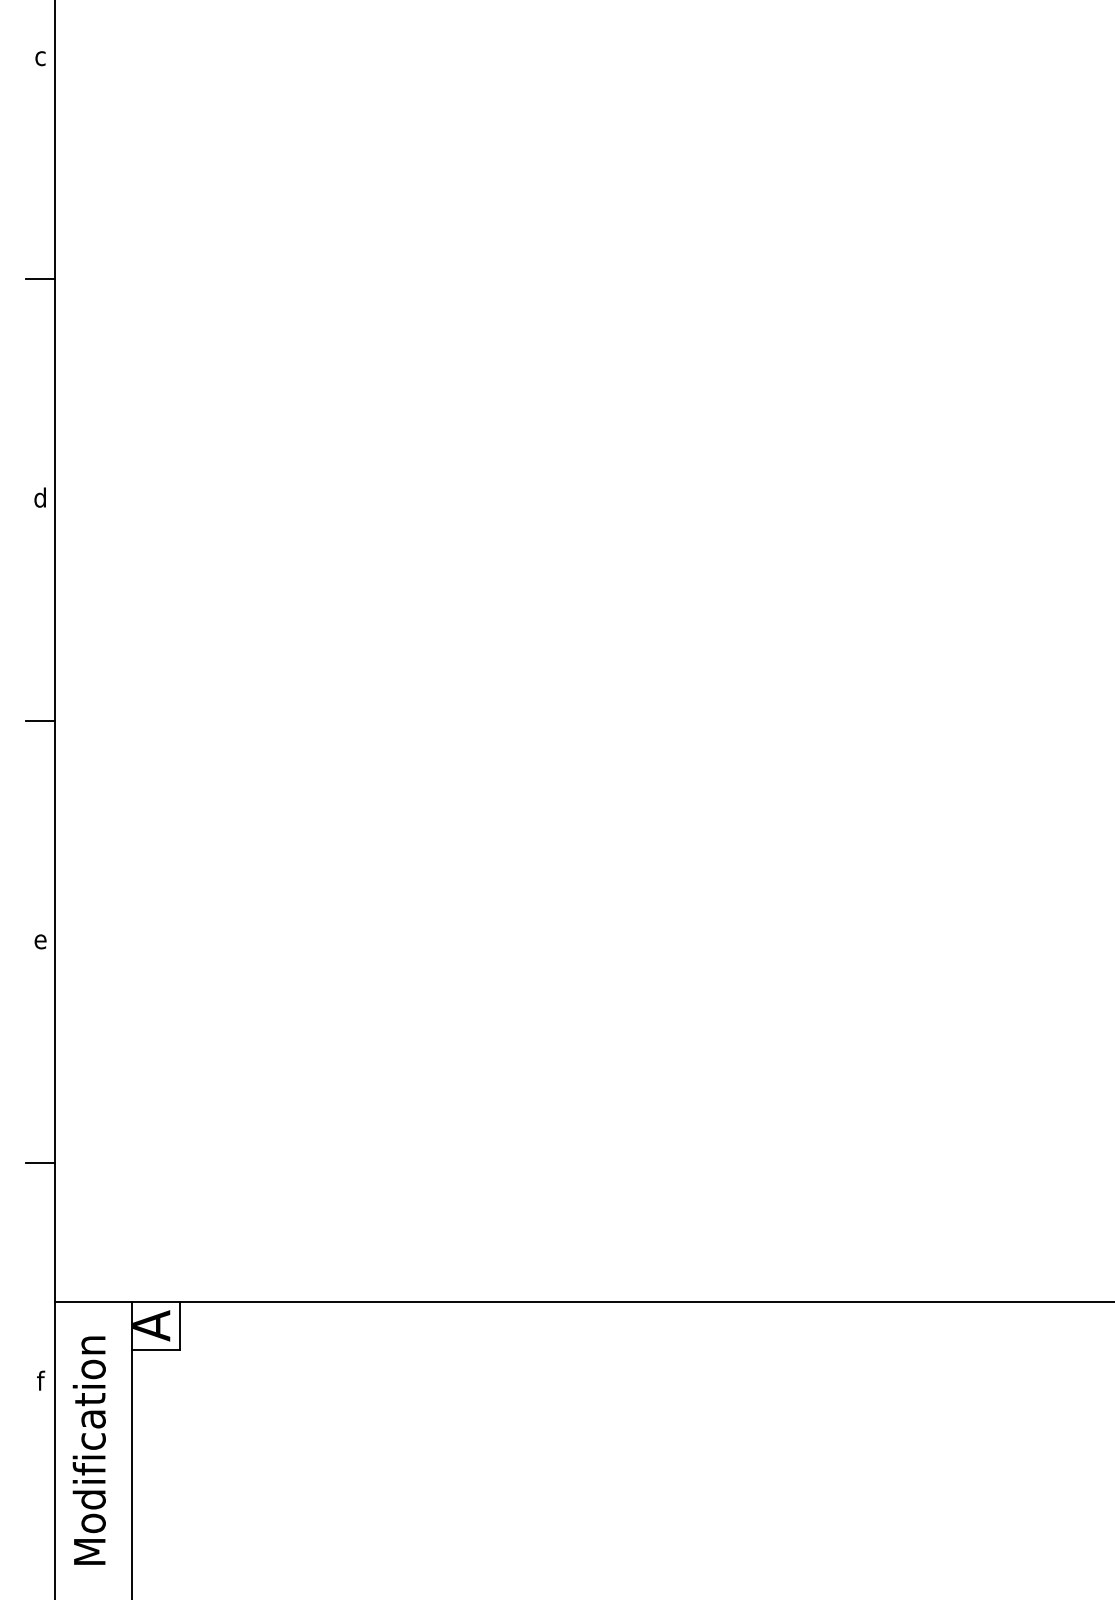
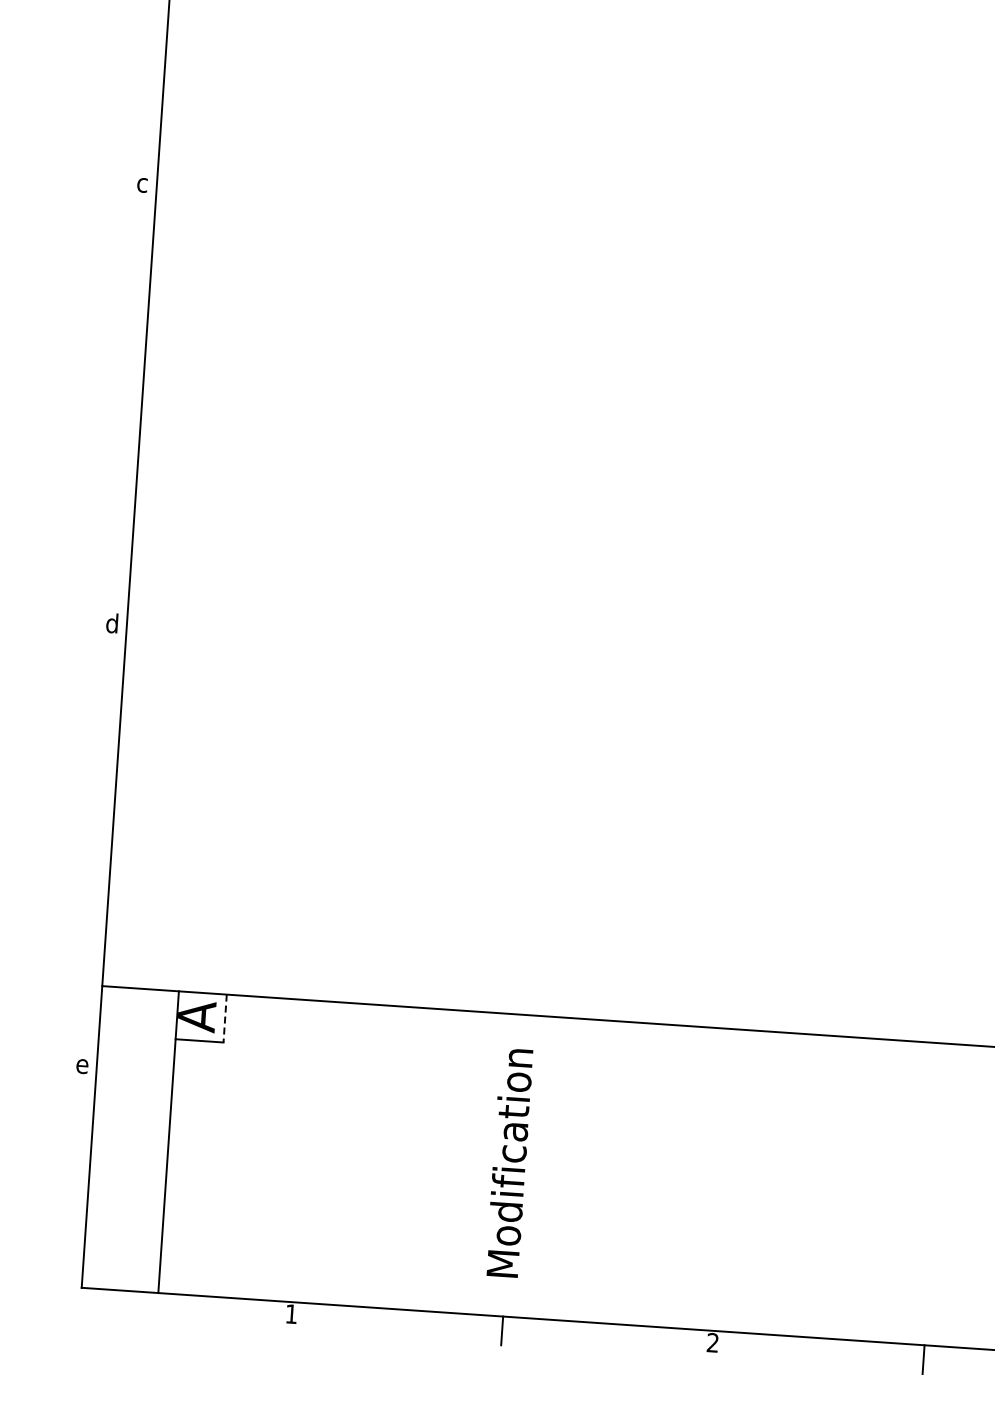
text: (39, 497) -> (141, 182), d -> c
line: (40, 721) -> (127, 406), removed
text: (40, 939) -> (112, 623), e -> d
line: (40, 1162) -> (97, 846), removed
line: (179, 1326) -> (224, 1019), solid -> dashed
text: (40, 1380) -> (82, 1063), f -> e
text: (88, 1450) -> (508, 1162), moved

